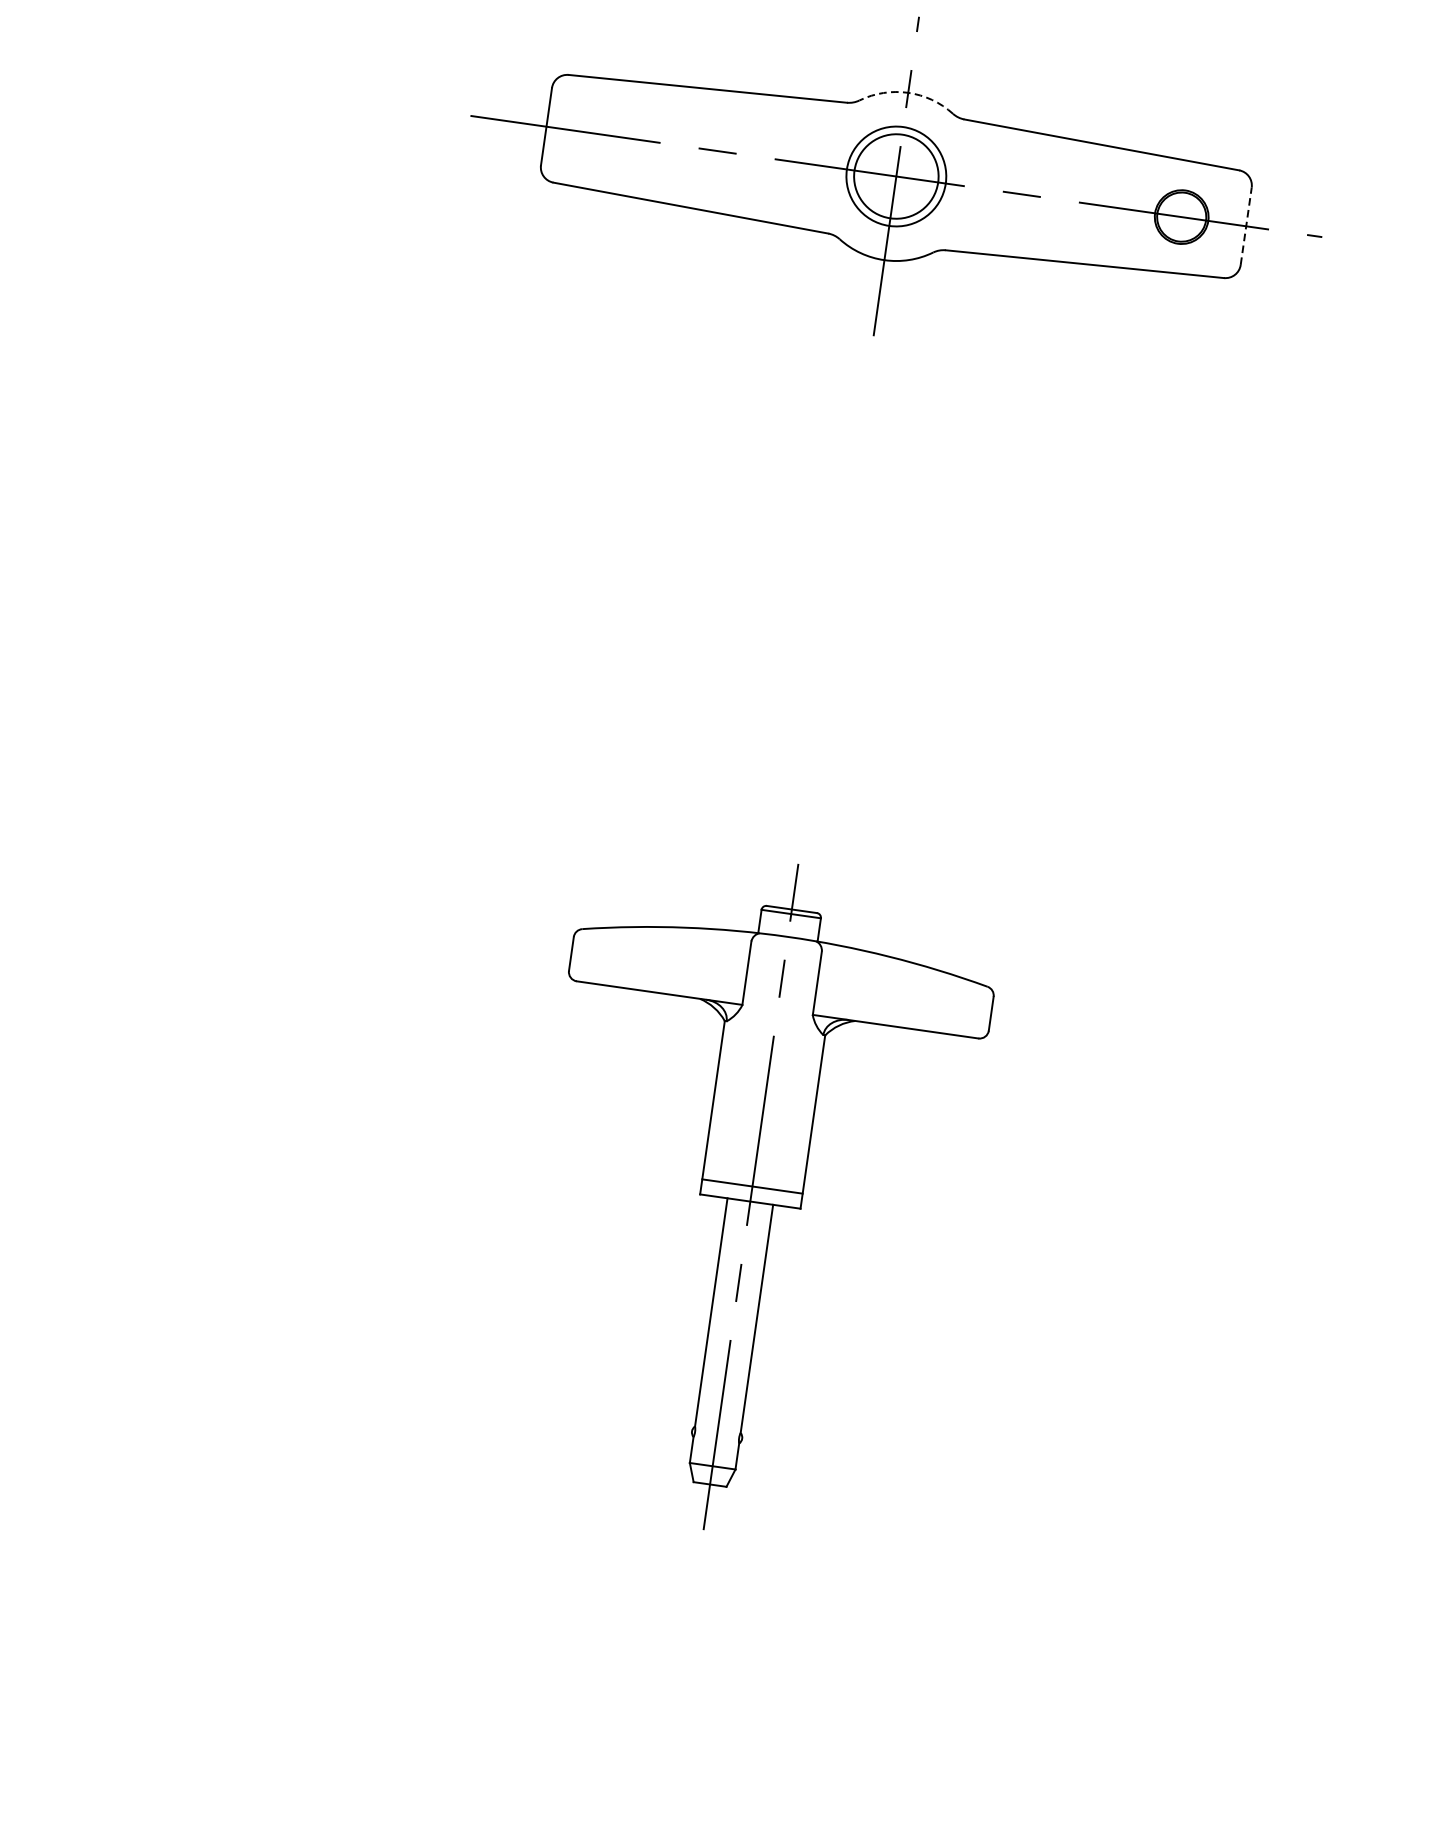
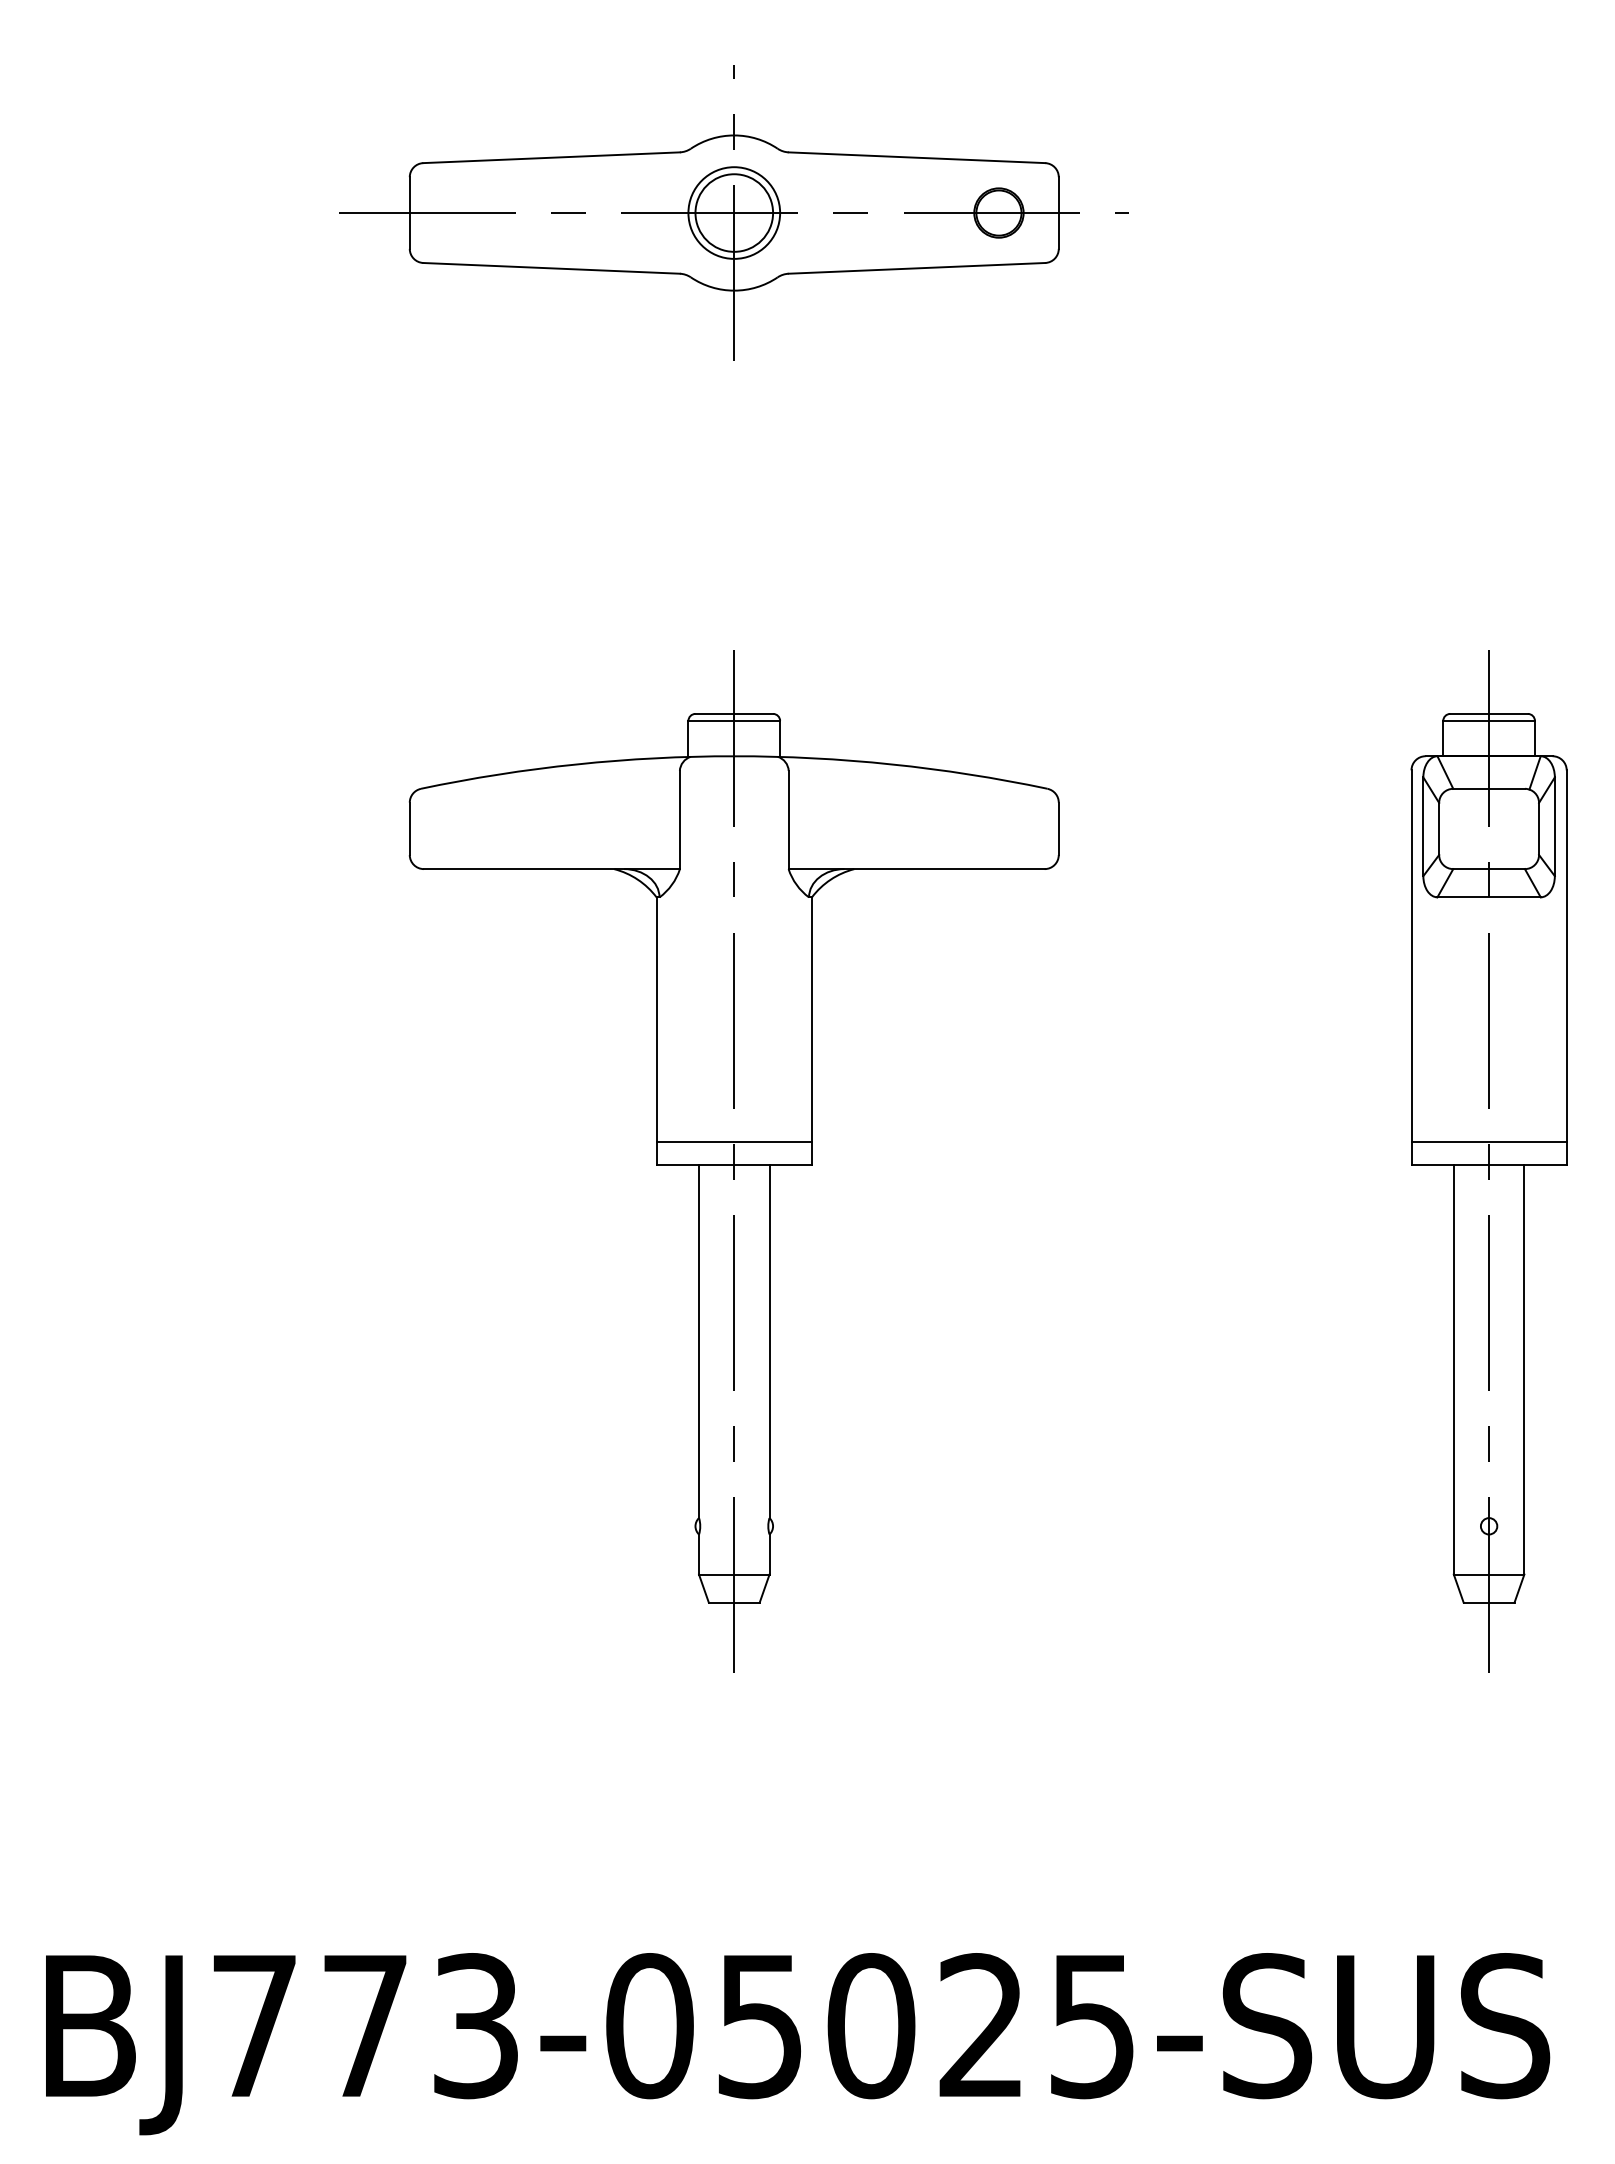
arc: (908, 92) -> (734, 135), dashed -> solid
line: (1245, 226) -> (1058, 213), dashed -> solid
part: (749, 1198) -> (733, 1161), size x1.67

